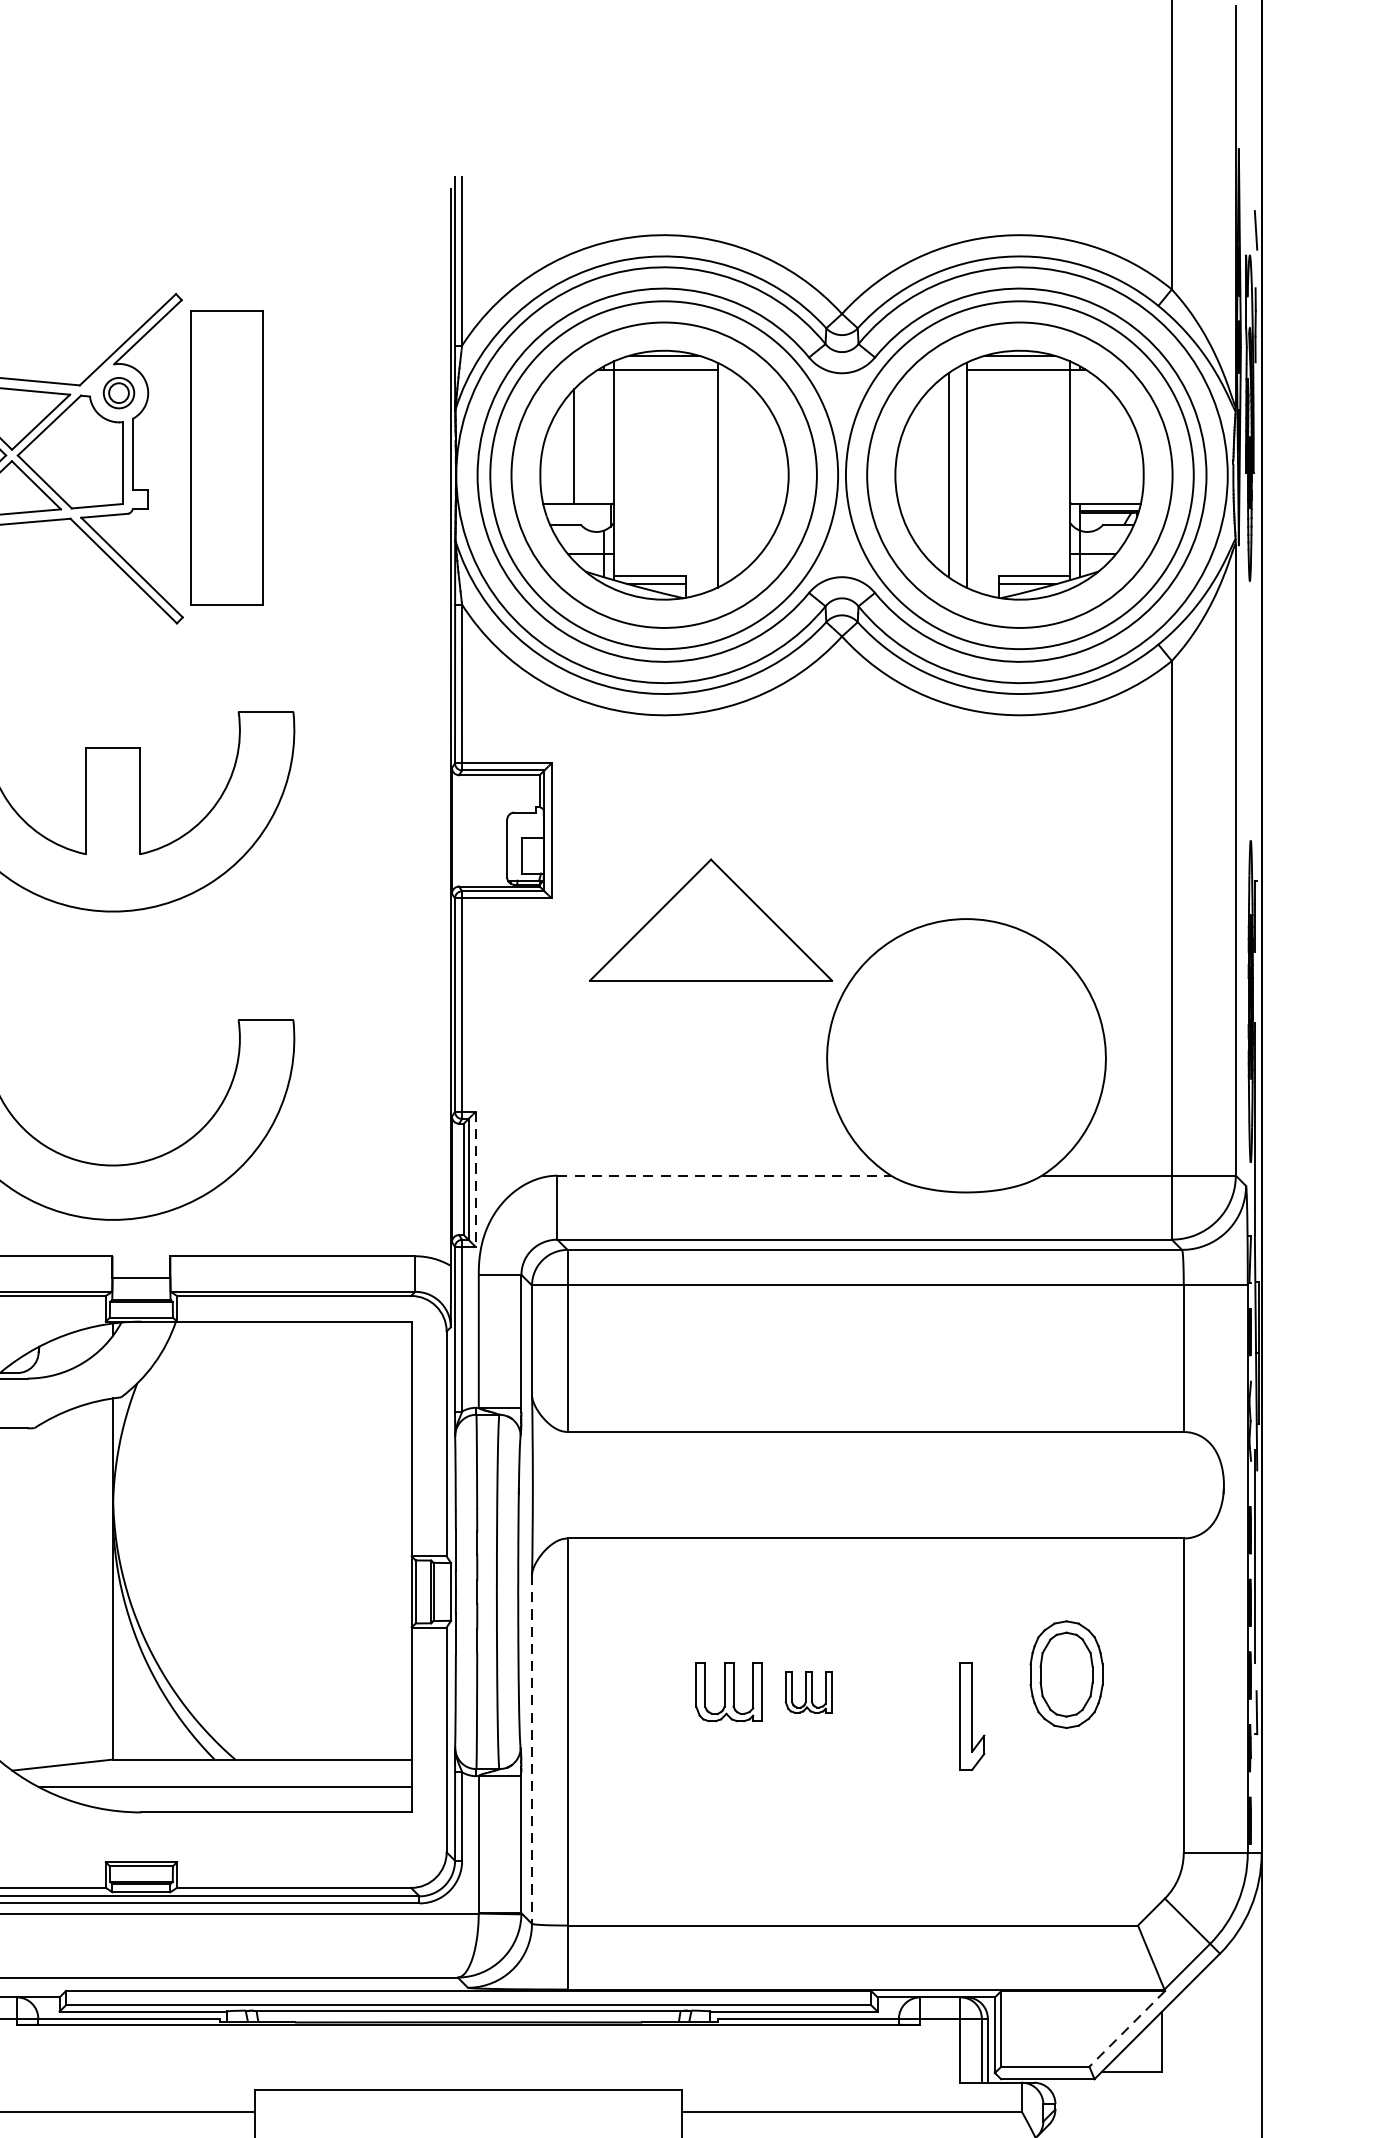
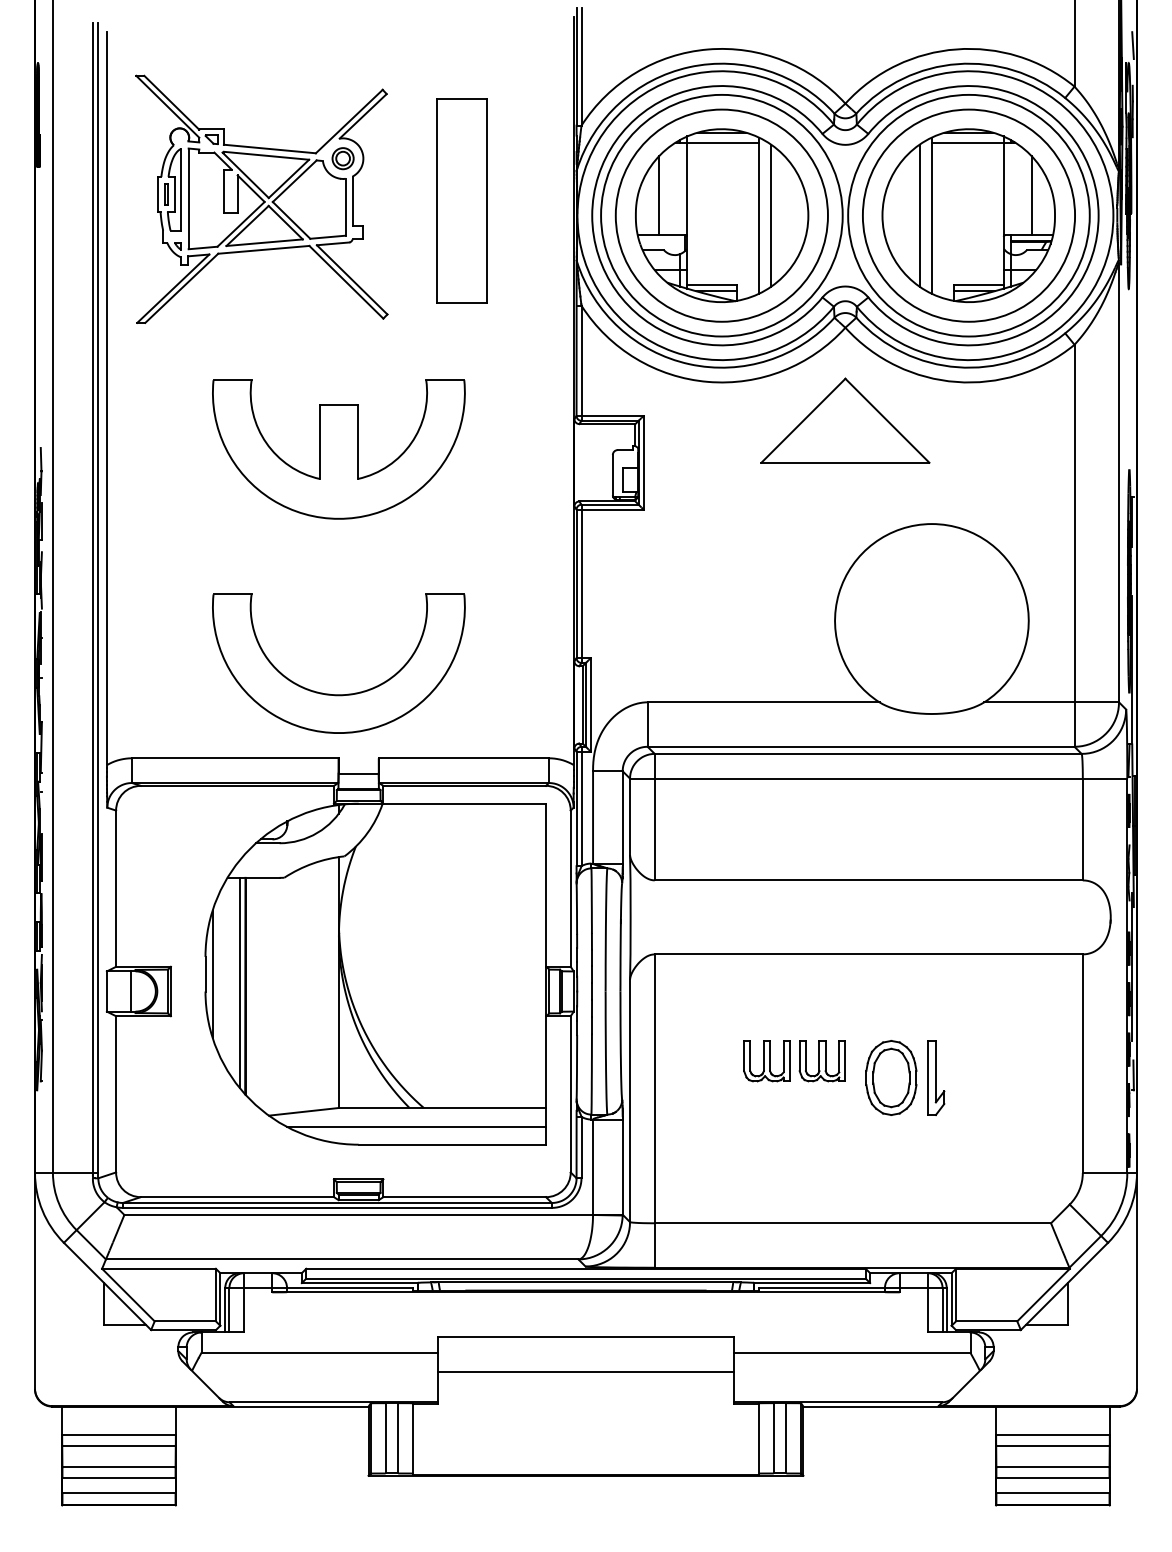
line: (1109, 446) -> (1031, 195), added
part: (226, 457) -> (461, 200), moved
line: (735, 474) -> (771, 215), added
part: (711, 919) -> (845, 420), moved
line: (724, 1175) -> (763, 702), dashed -> solid
line: (475, 1178) -> (590, 704), dashed -> solid
part: (1066, 1673) -> (891, 1077), moved
part: (807, 1692) -> (821, 1061), size x1.43
line: (532, 1750) -> (630, 1101), dashed -> solid
line: (1127, 2029) -> (1043, 1295), dashed -> solid

